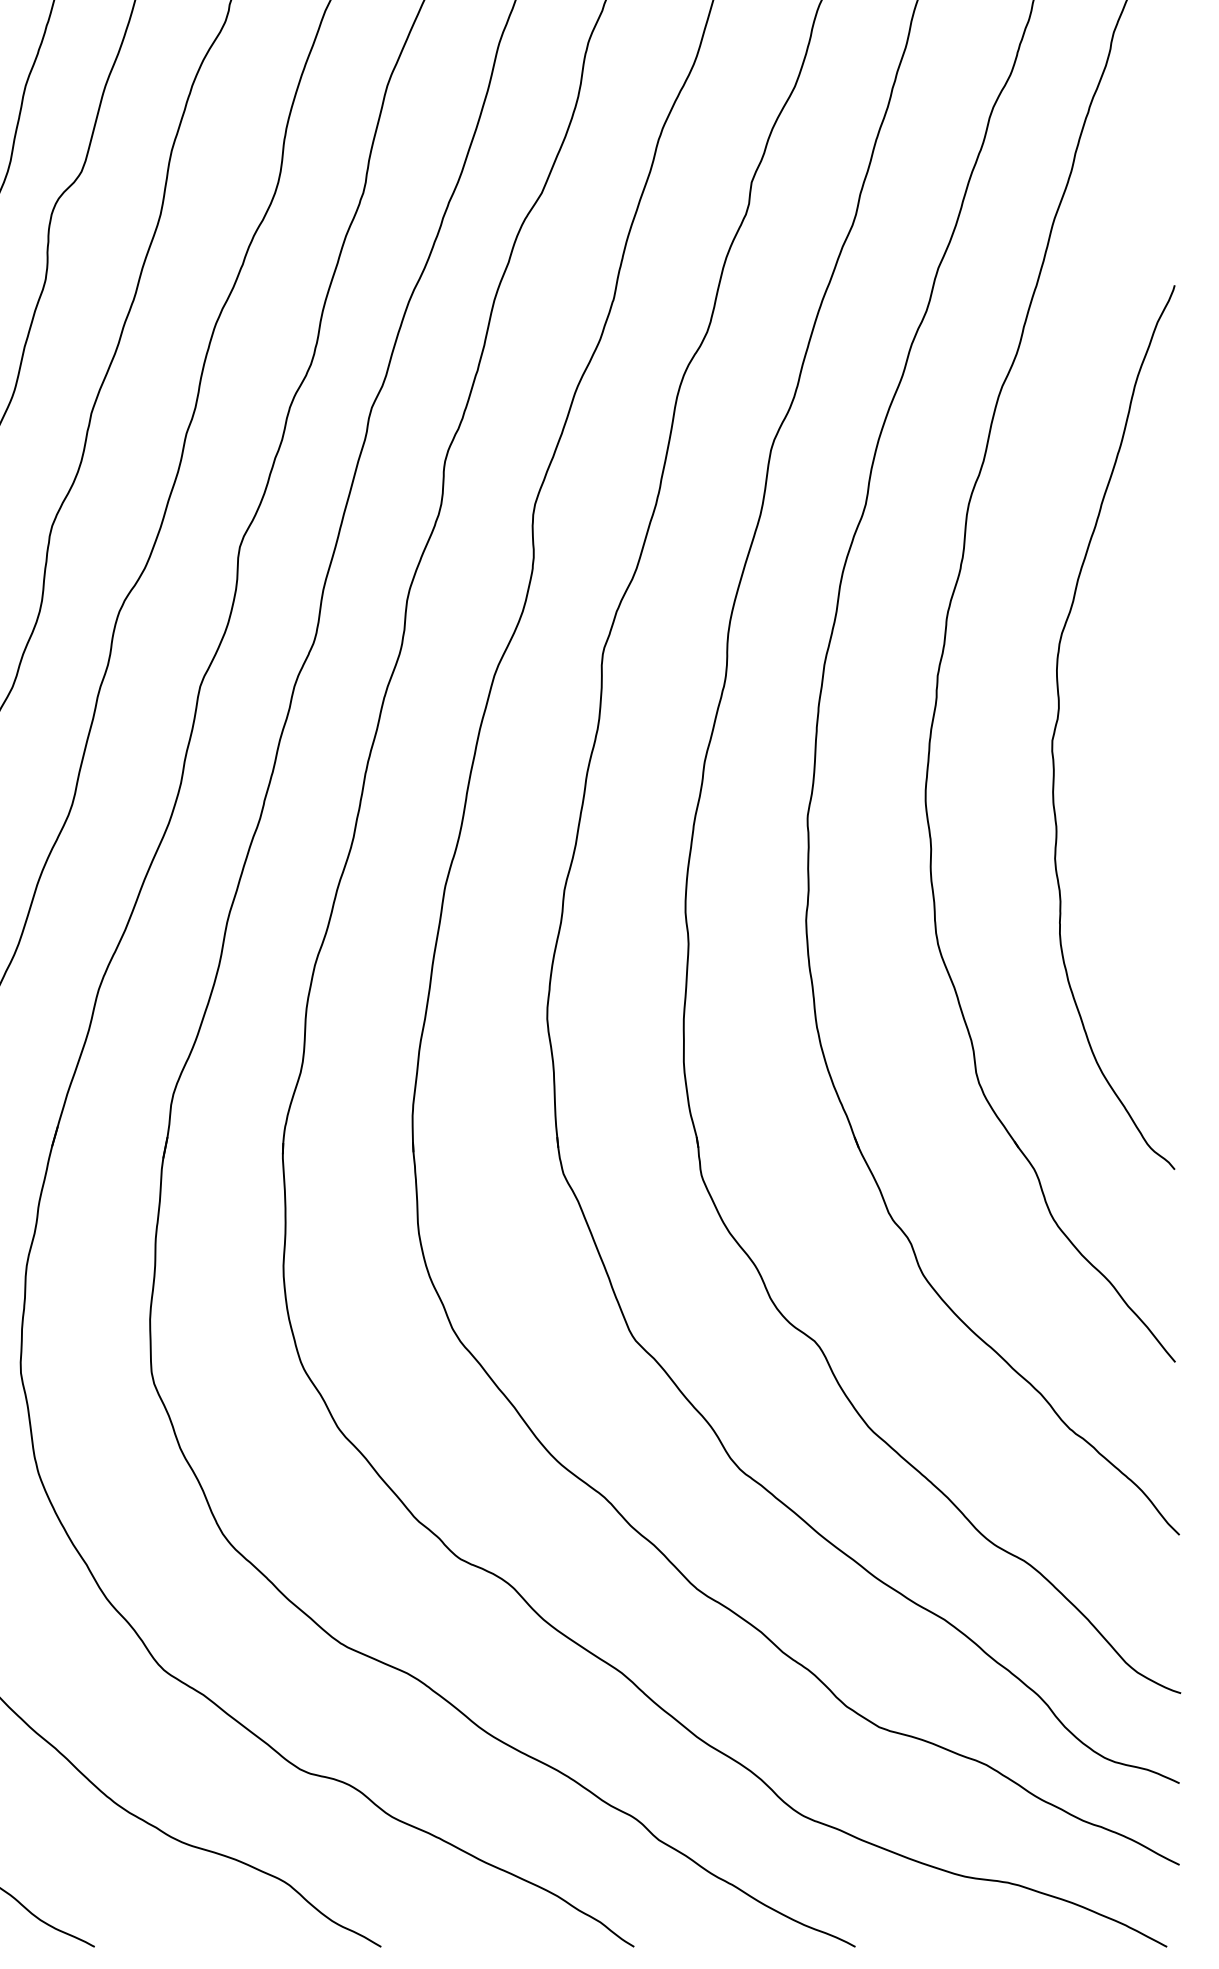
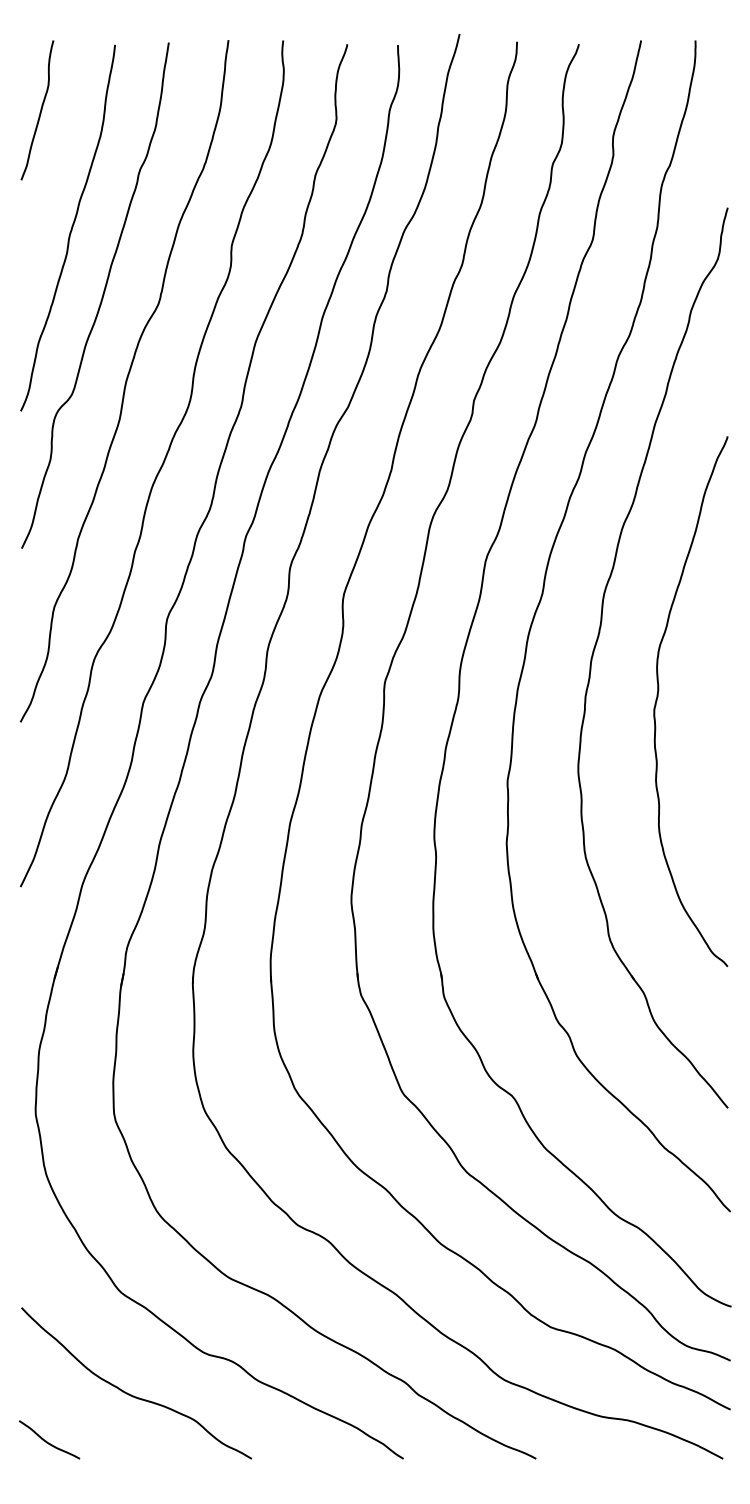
curve: (1059, 720) -> (658, 697), moved

